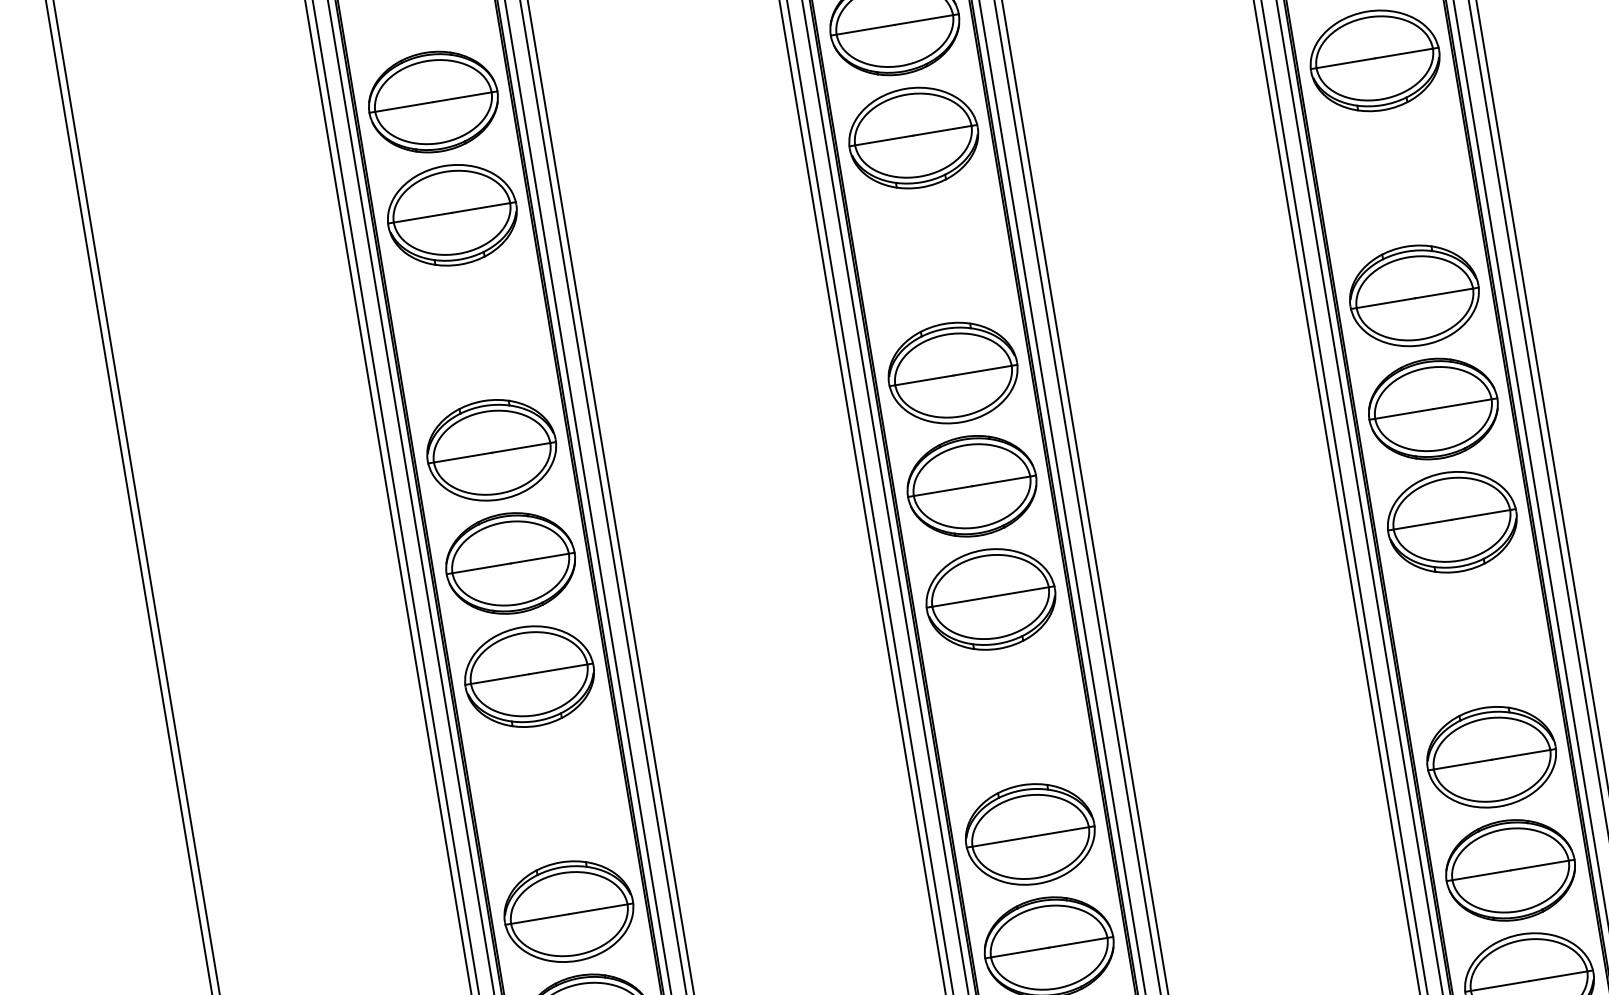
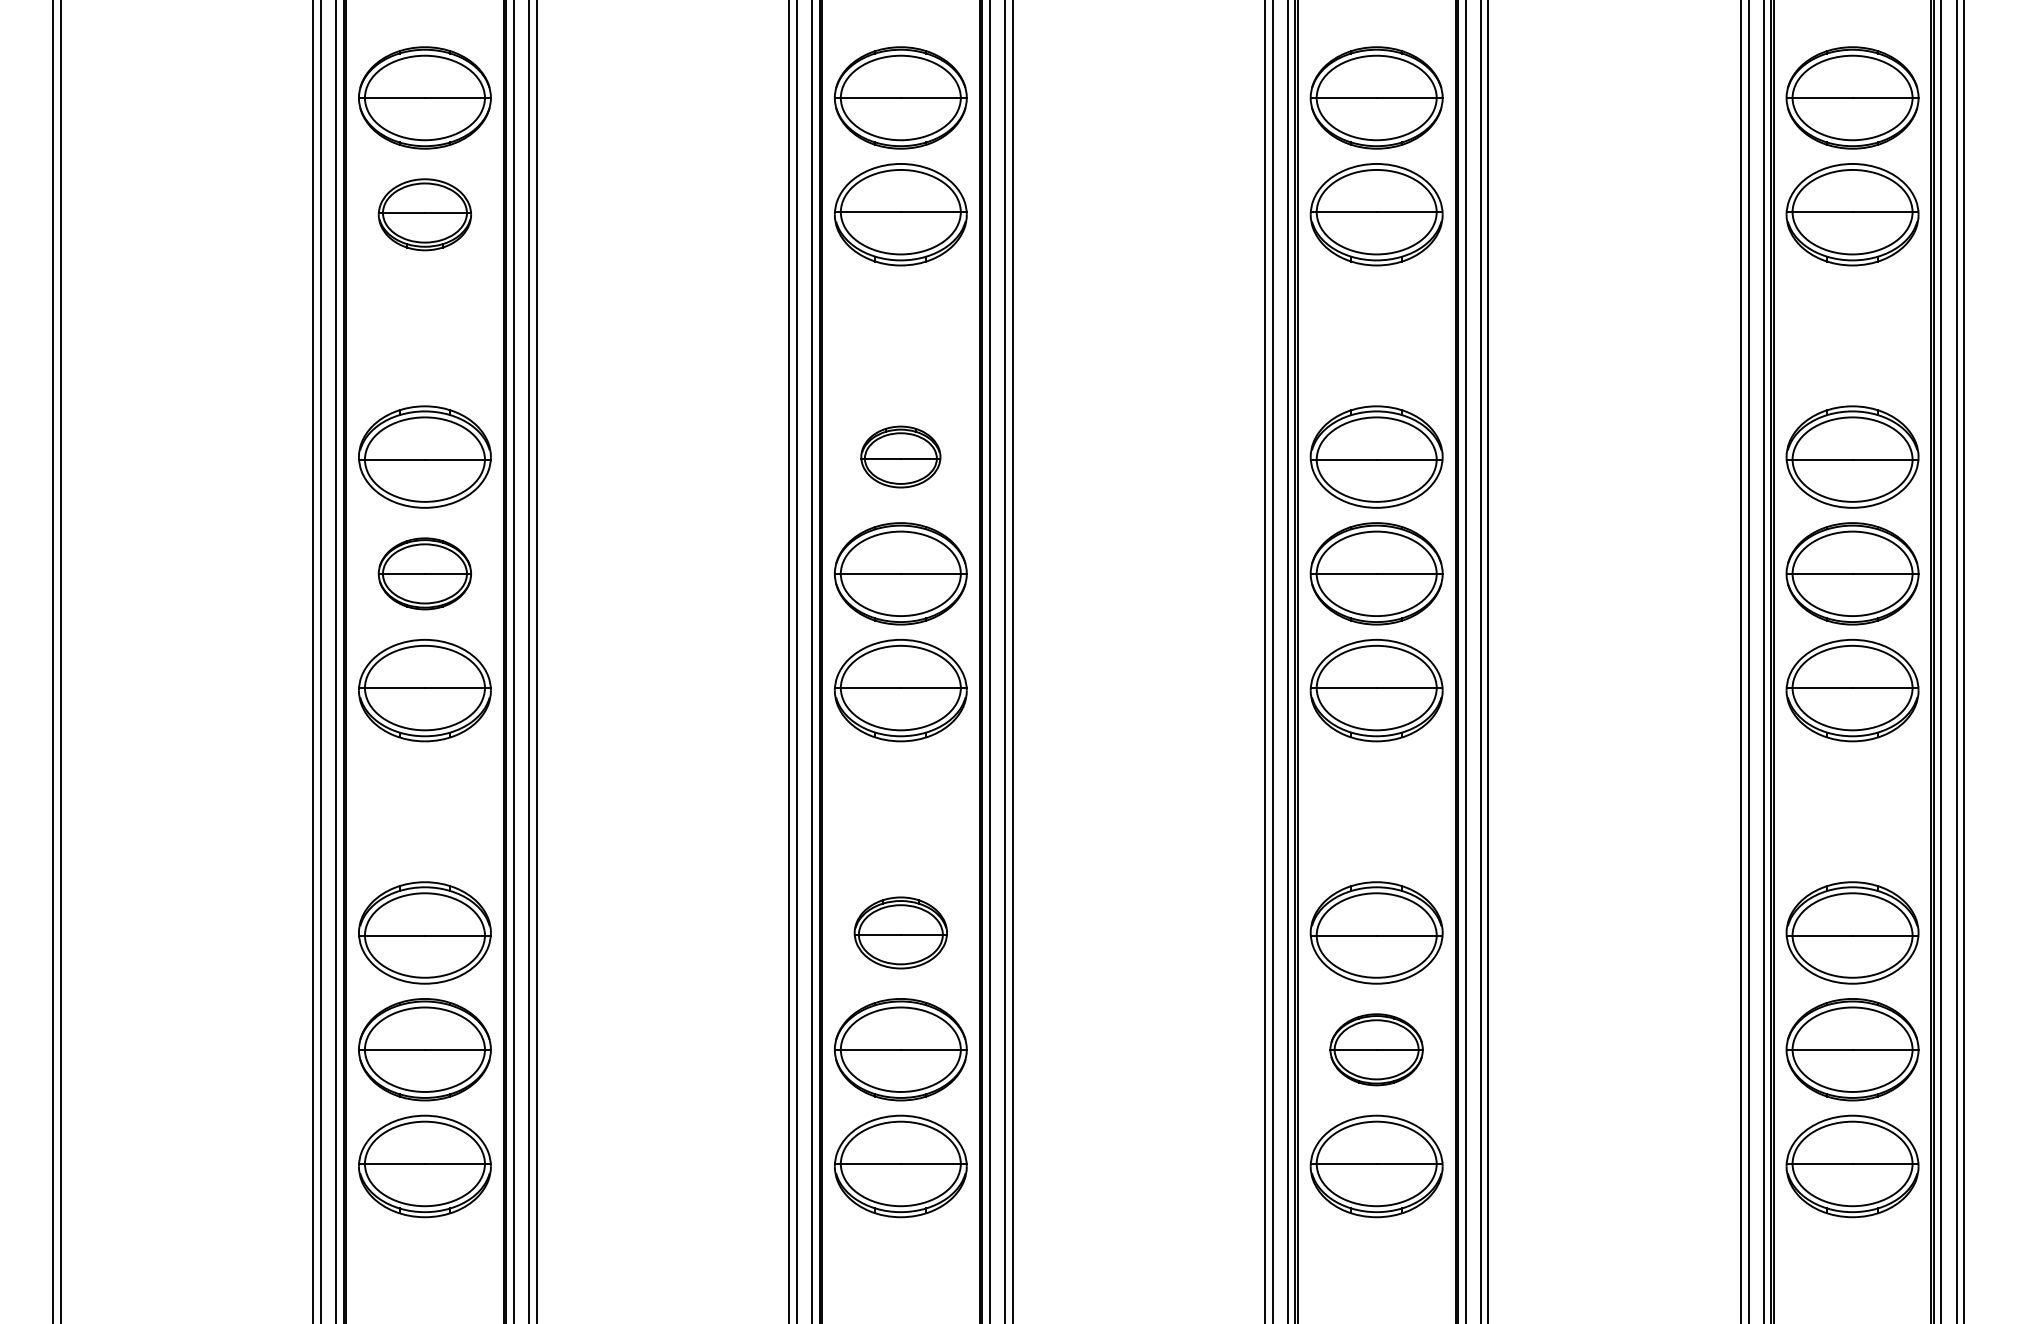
part: (451, 215) -> (424, 214), size x0.7
part: (952, 372) -> (900, 456), size x0.6
part: (510, 563) -> (424, 573), size x0.7
part: (1029, 834) -> (900, 932), size x0.7
part: (1510, 870) -> (1376, 1049), size x0.7

